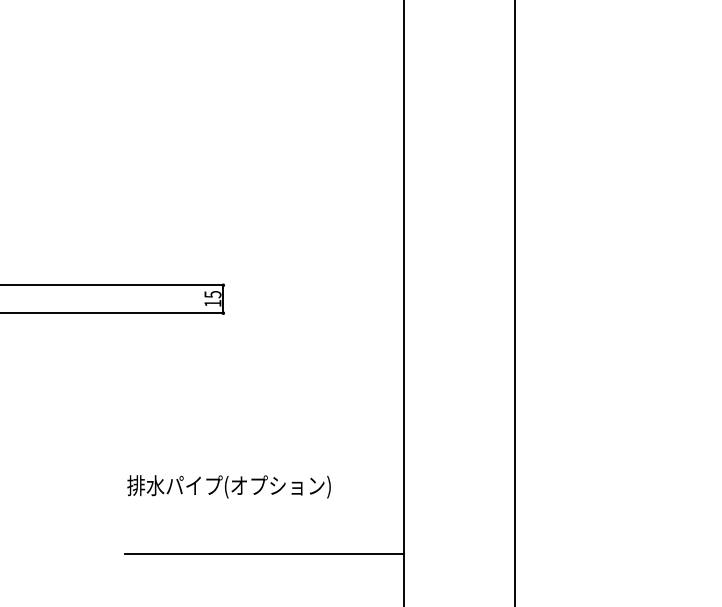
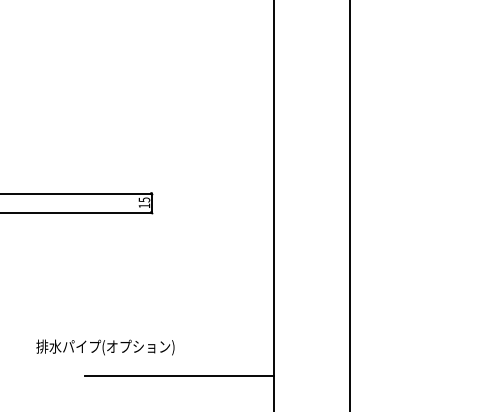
text: (229, 486) -> (105, 347), moved

